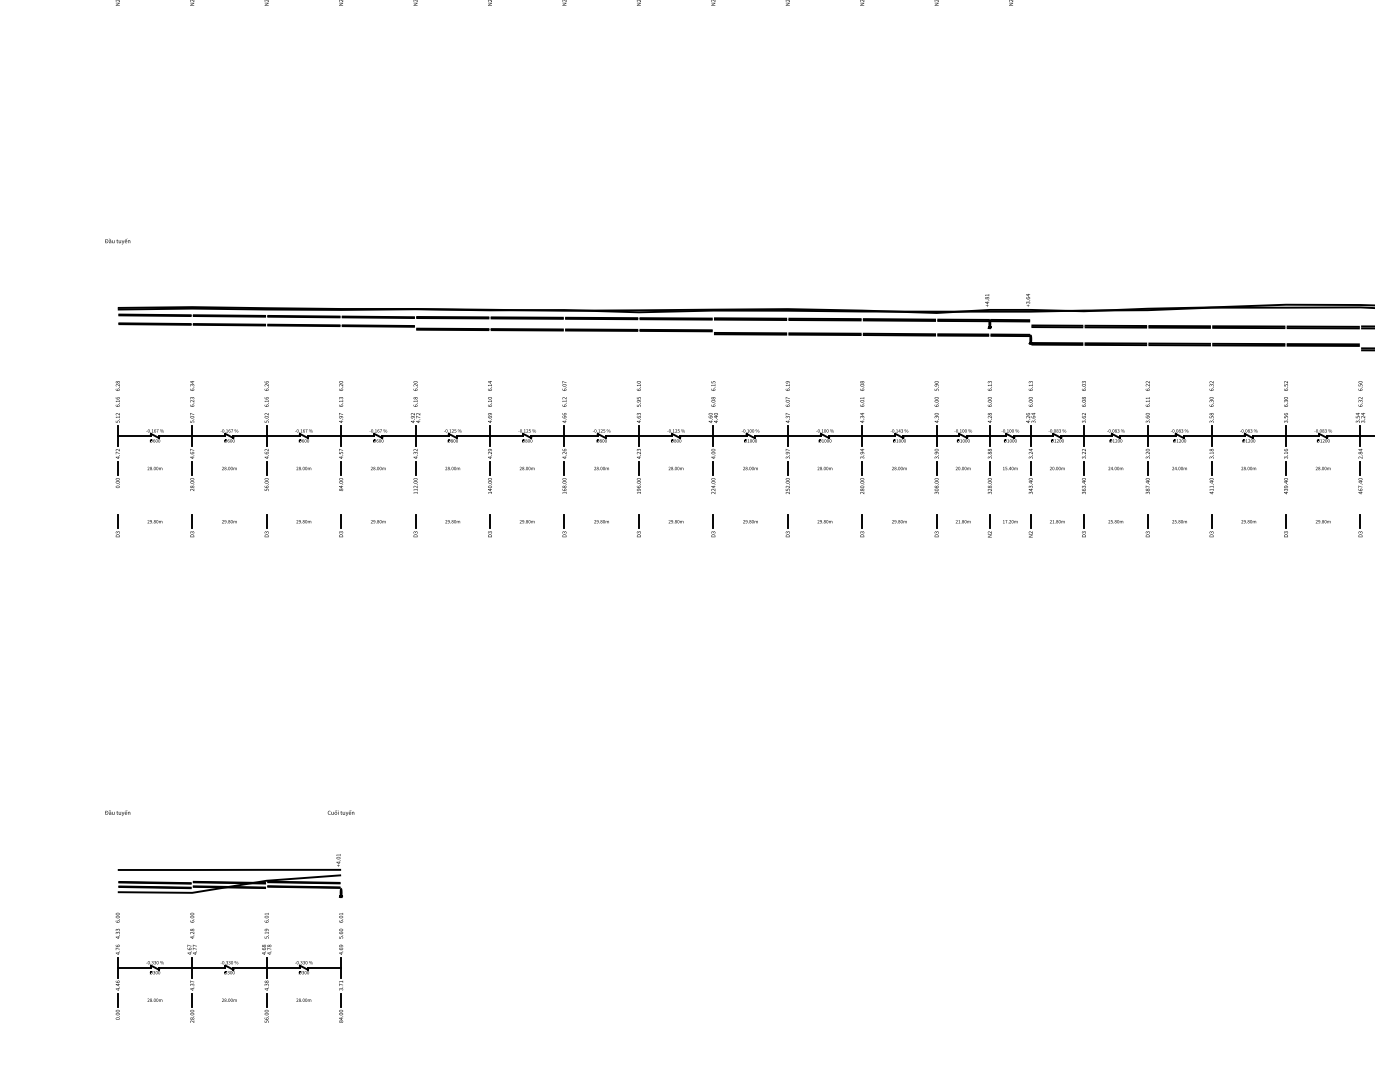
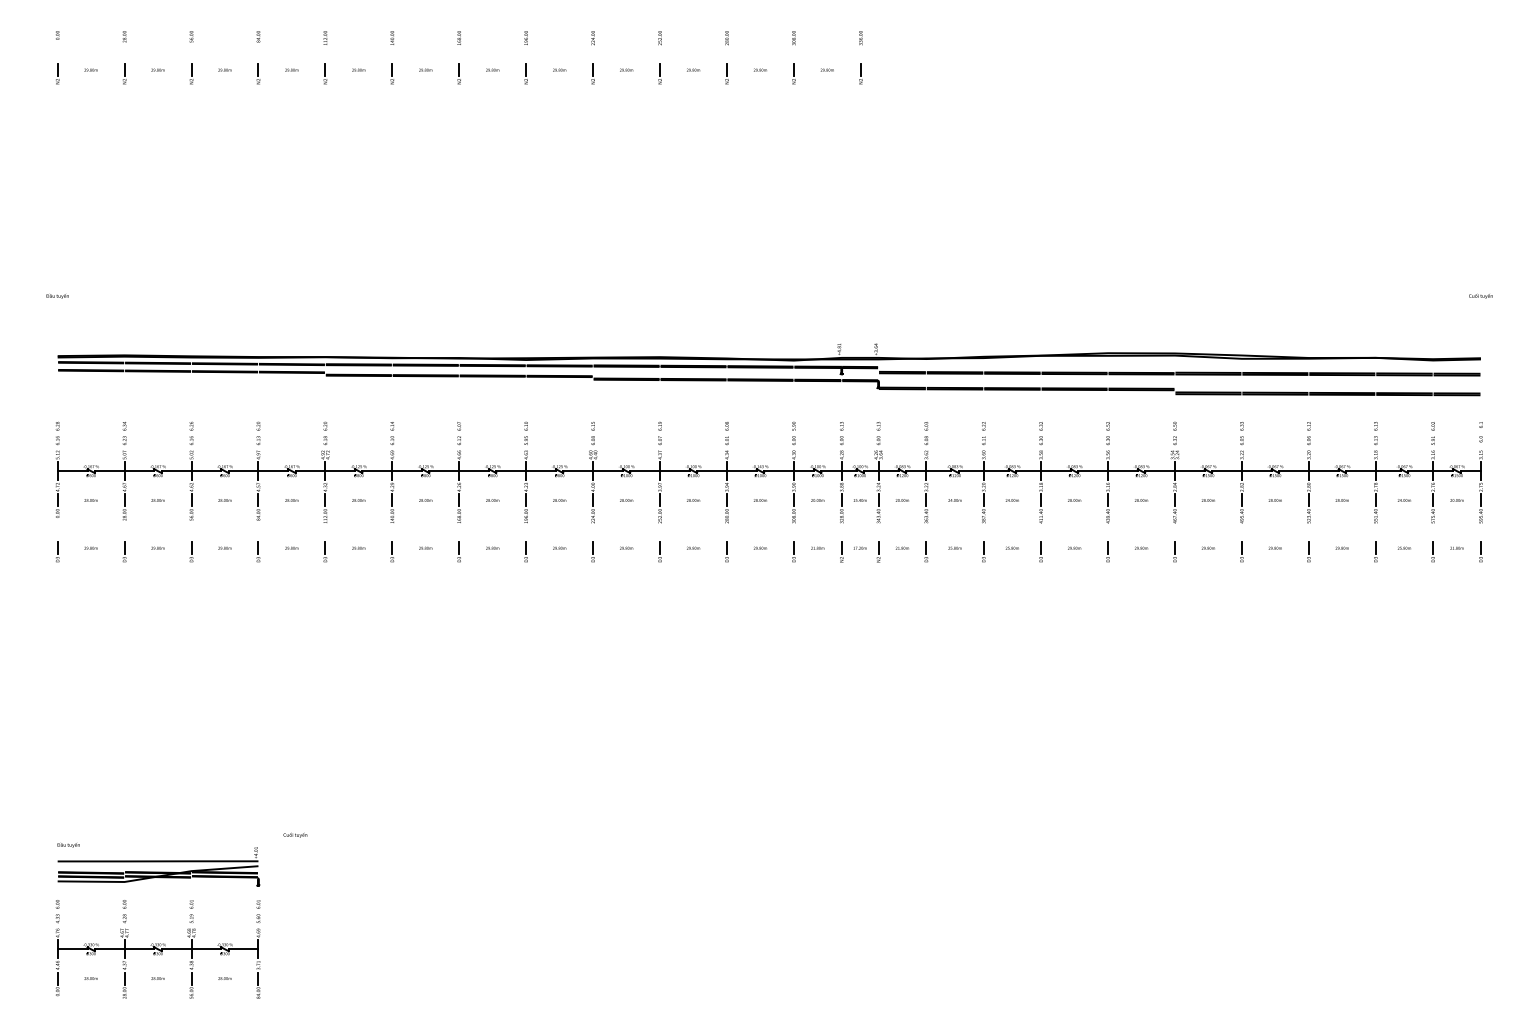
text: (341, 812) -> (295, 834), moved
text: (117, 813) -> (68, 845), moved

